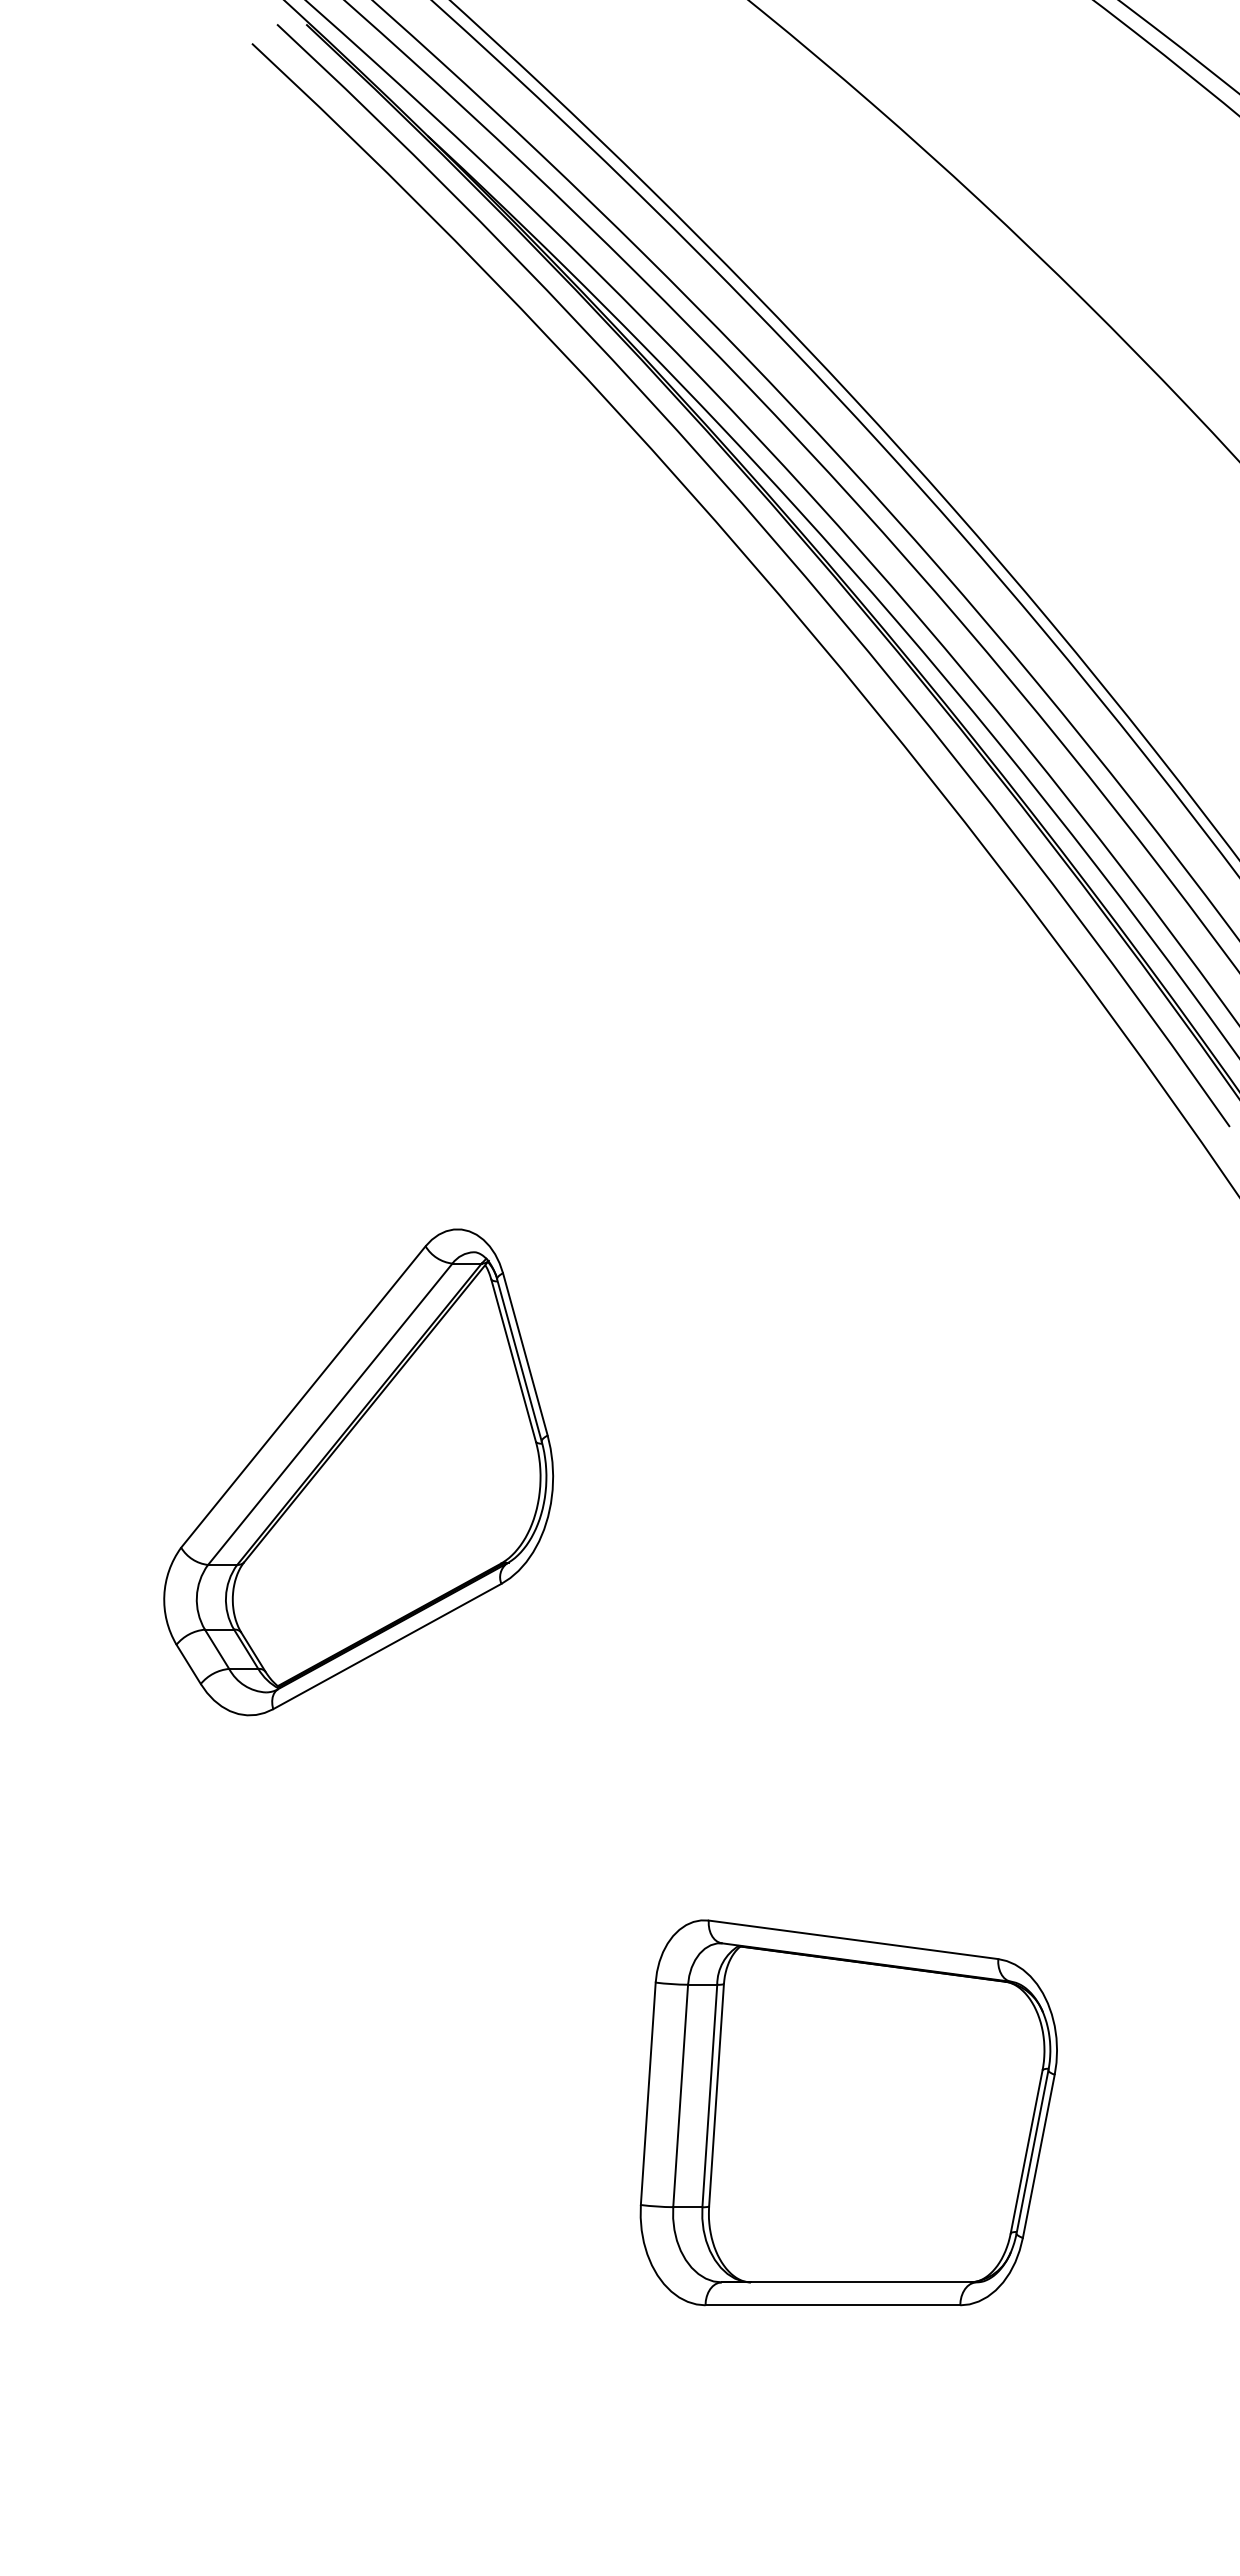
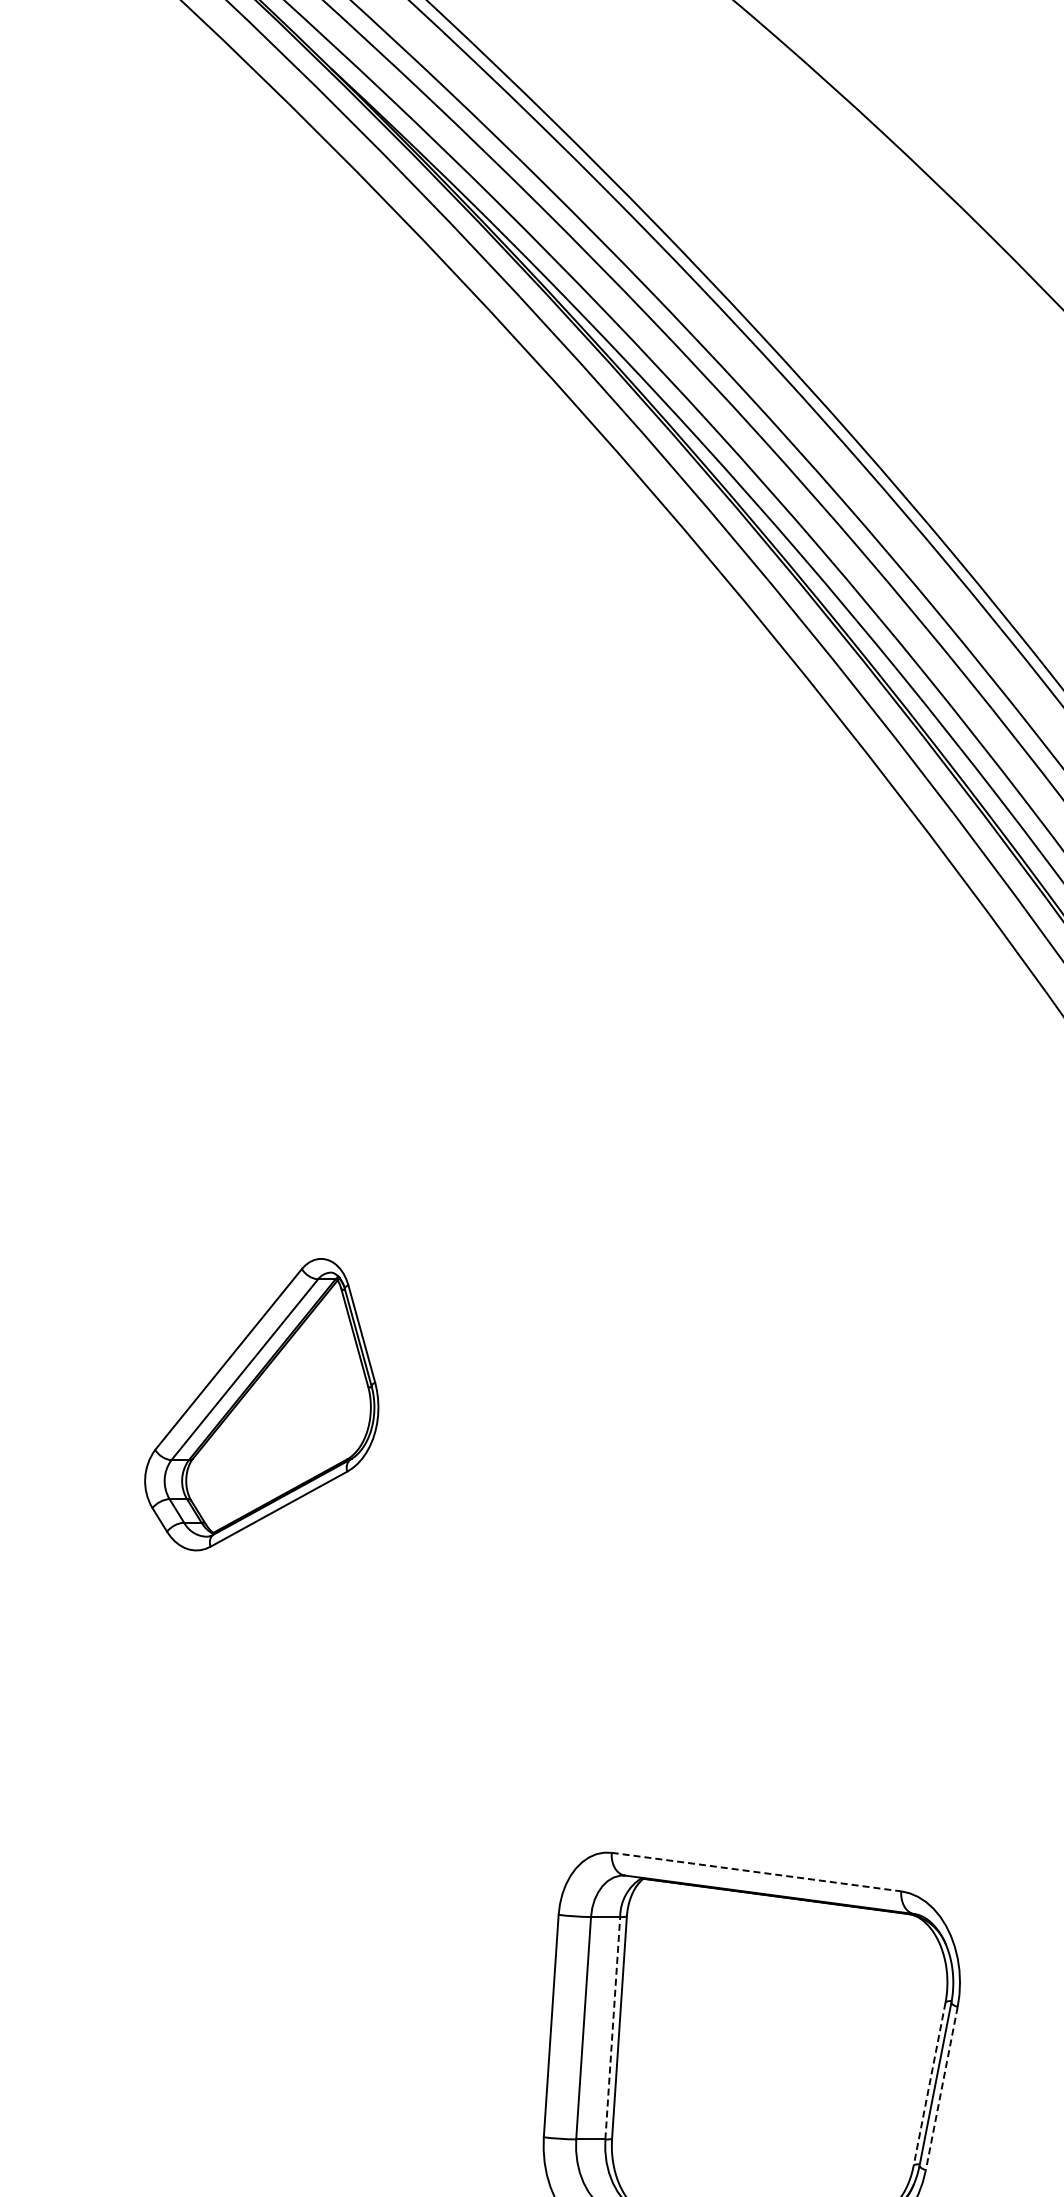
part: (358, 1472) -> (261, 1404), size x0.6
line: (854, 1939) -> (757, 1871), solid -> dashed
line: (709, 2095) -> (612, 2027), solid -> dashed
line: (1026, 2152) -> (929, 2084), solid -> dashed
line: (1038, 2156) -> (941, 2088), solid -> dashed

